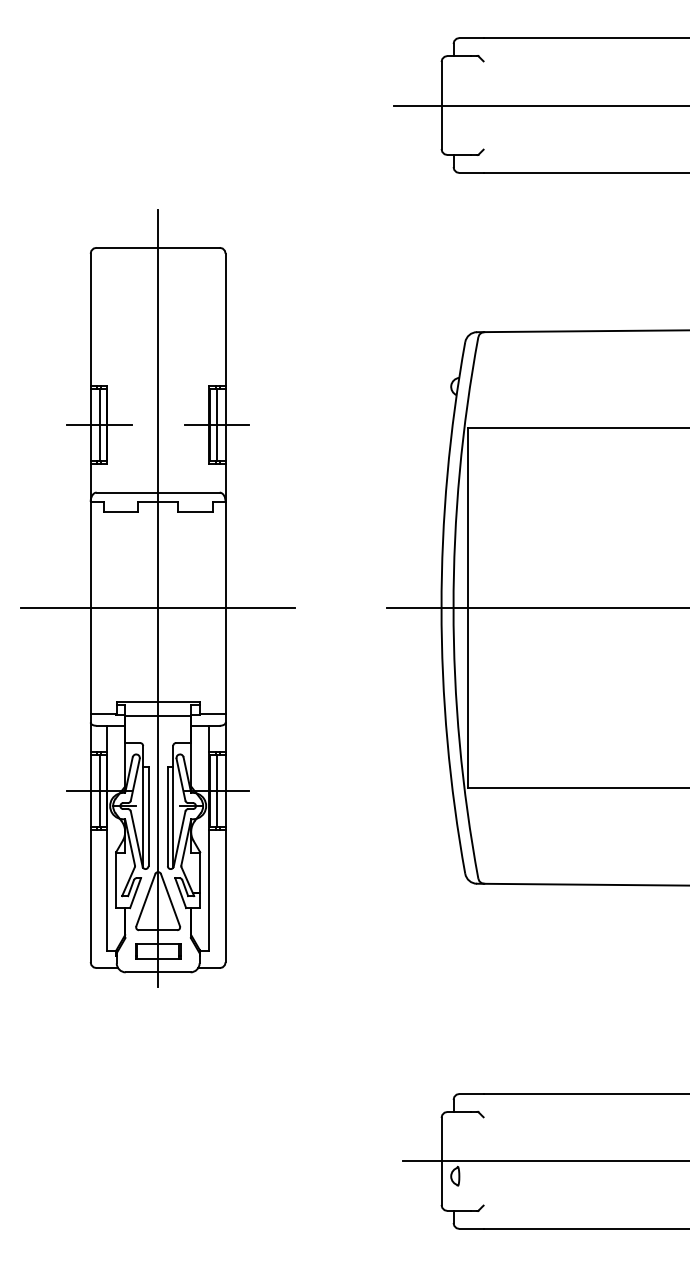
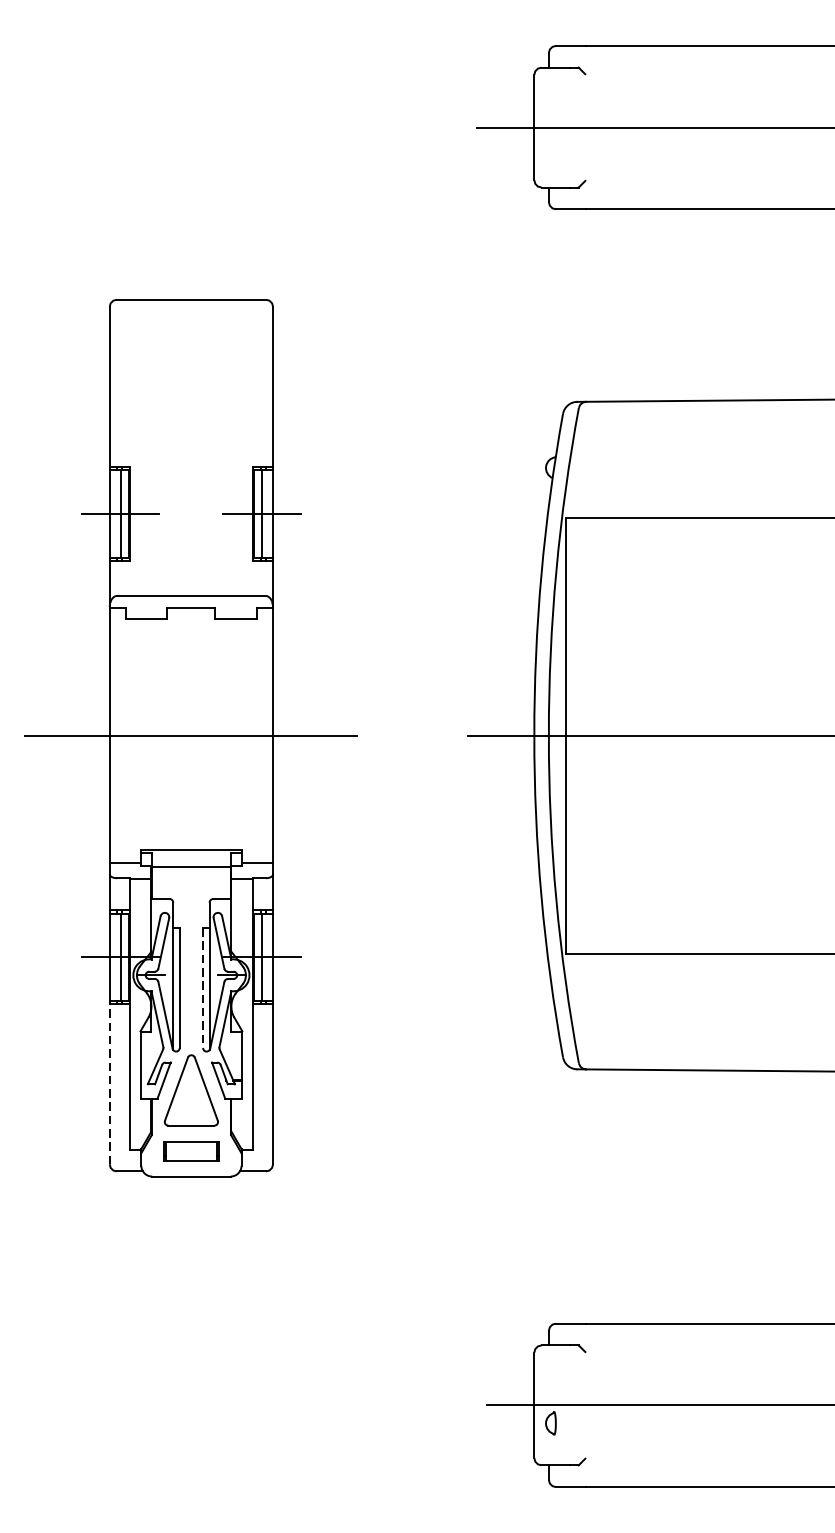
line: (158, 597) -> (191, 722), removed
line: (167, 816) -> (202, 987), solid -> dashed
line: (90, 895) -> (109, 1083), solid -> dashed

